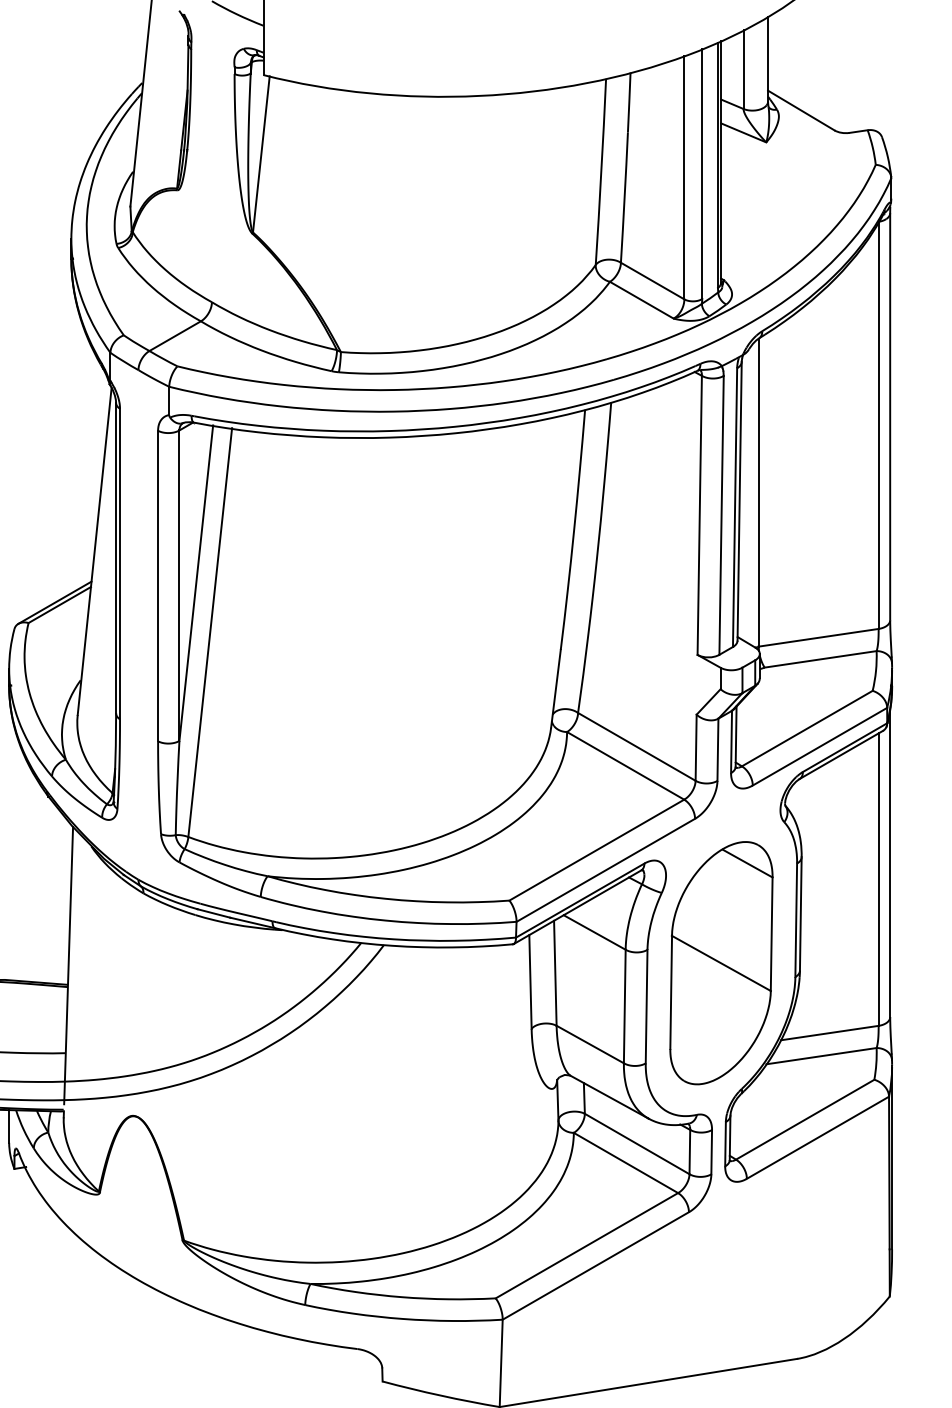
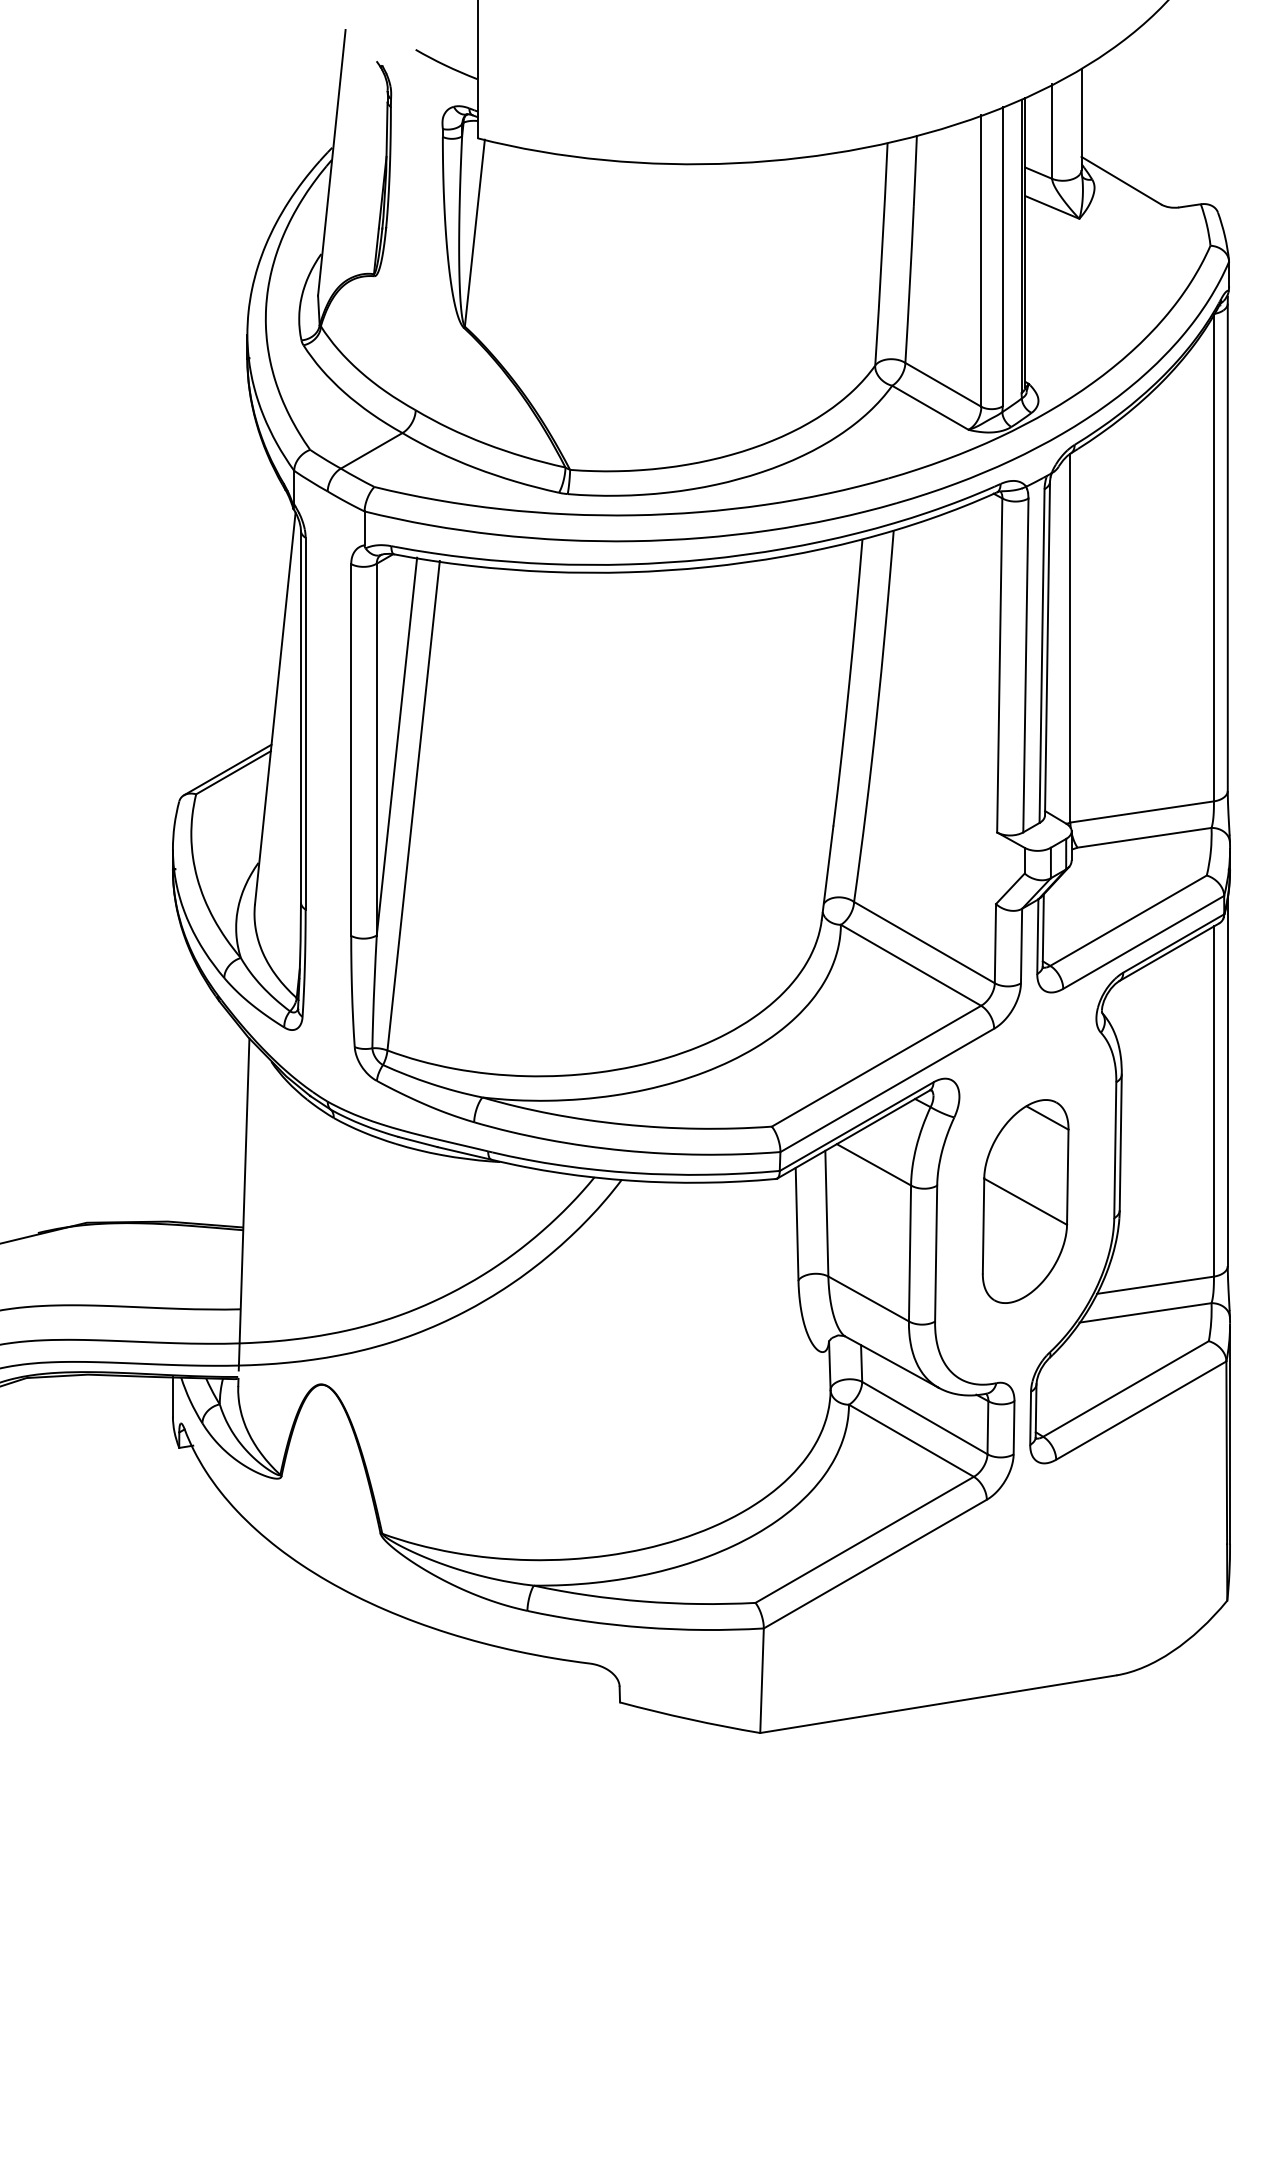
part: (721, 963) -> (1025, 1201), size x0.7

